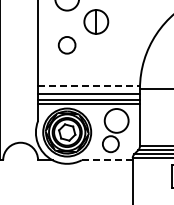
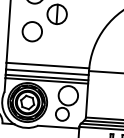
circle: (66, 45) -> (31, 31), size x1.43
line: (89, 85) -> (48, 65), dashed -> solid
line: (107, 160) -> (58, 127), dashed -> solid

